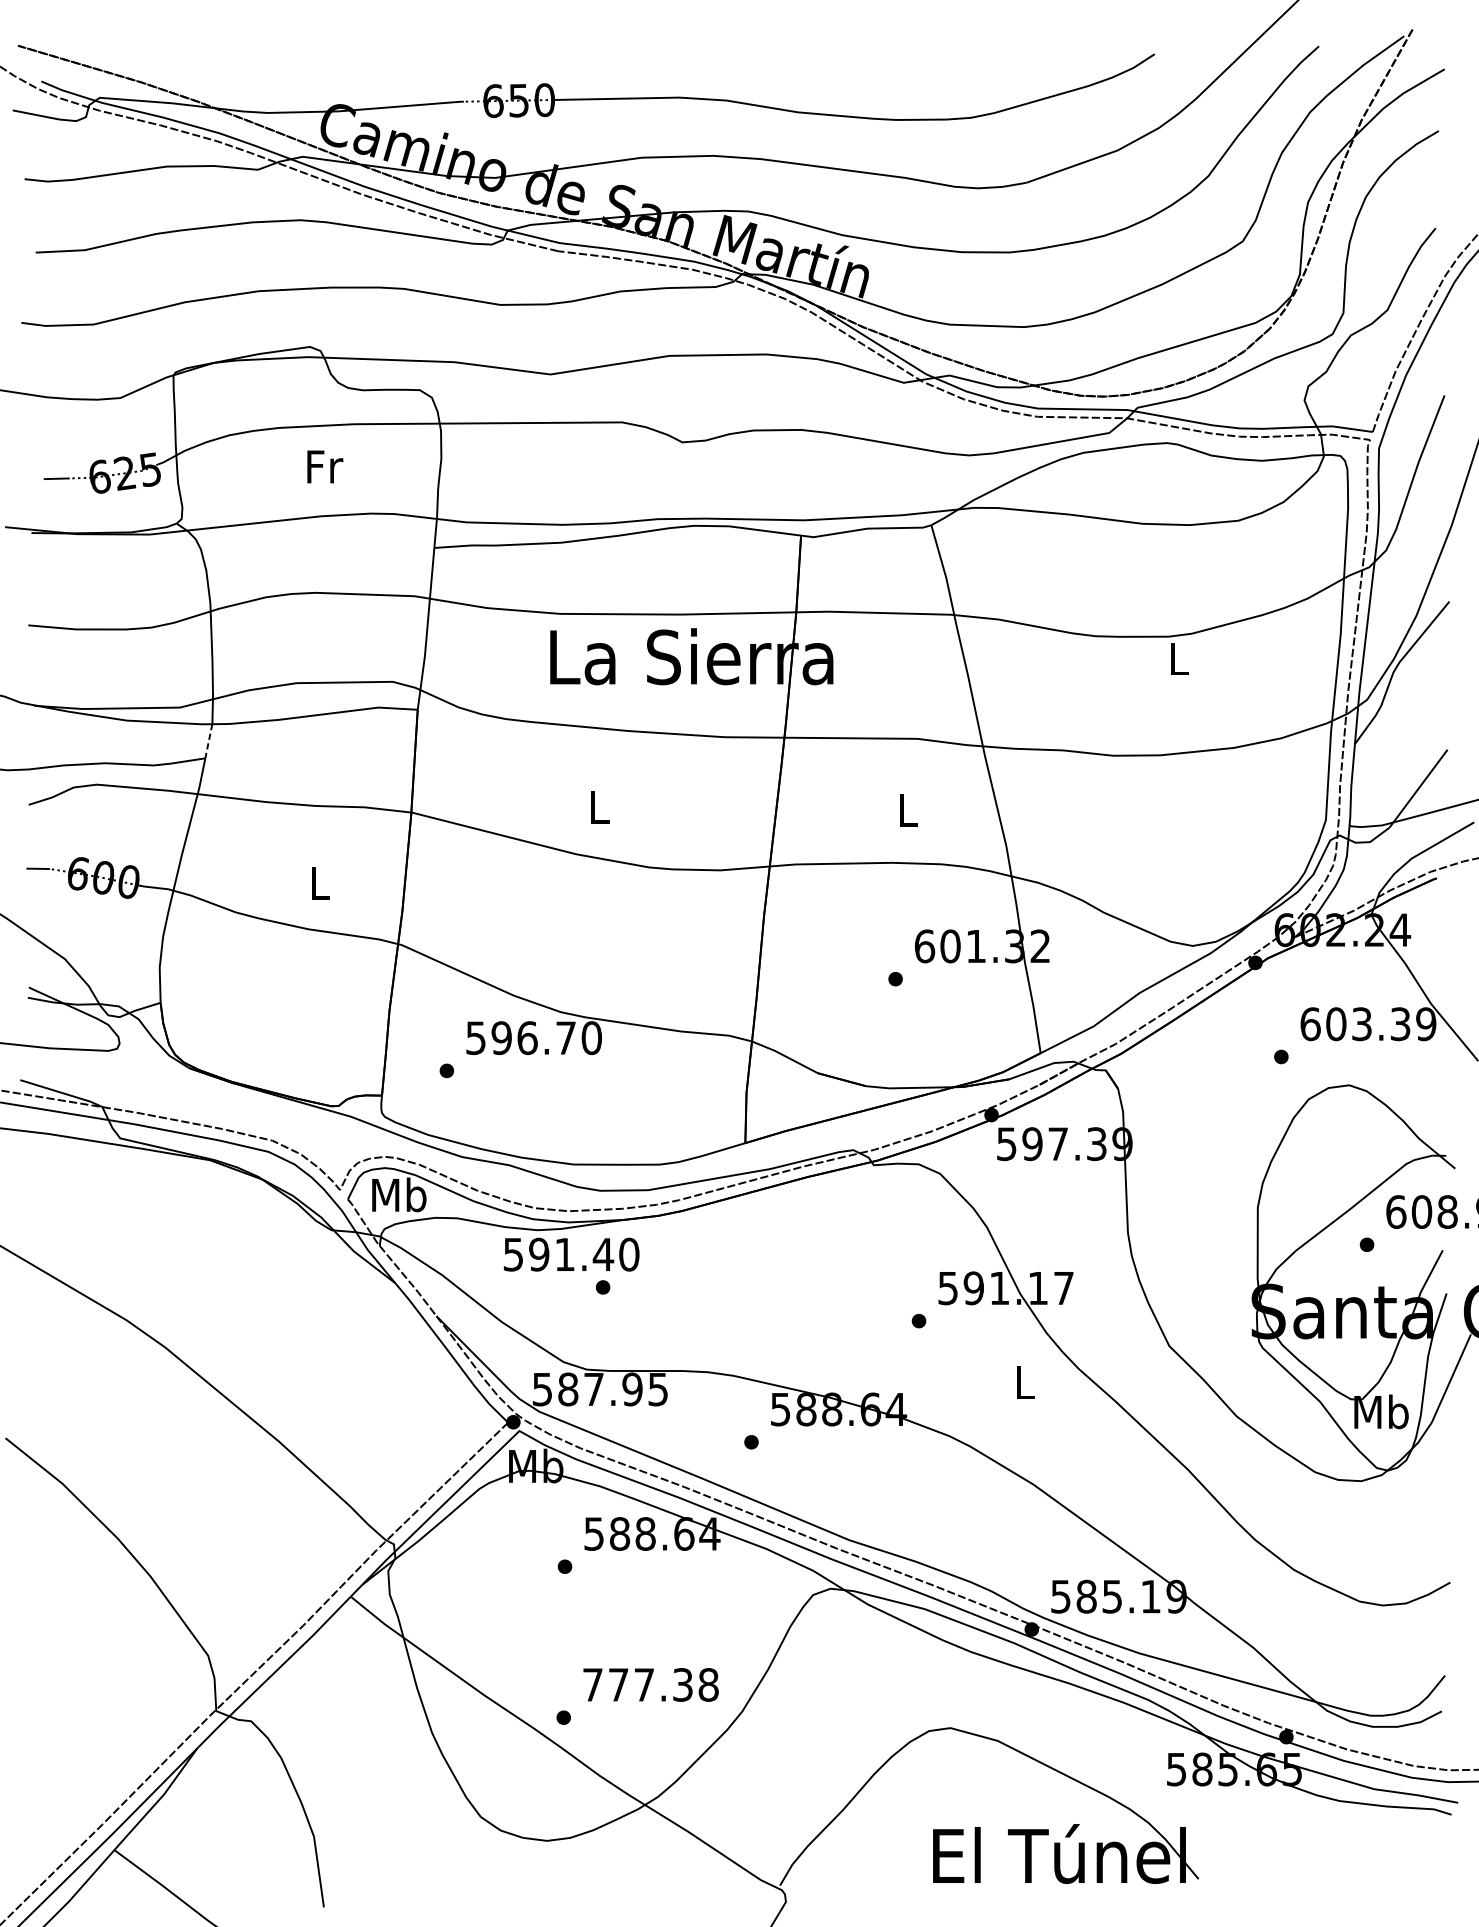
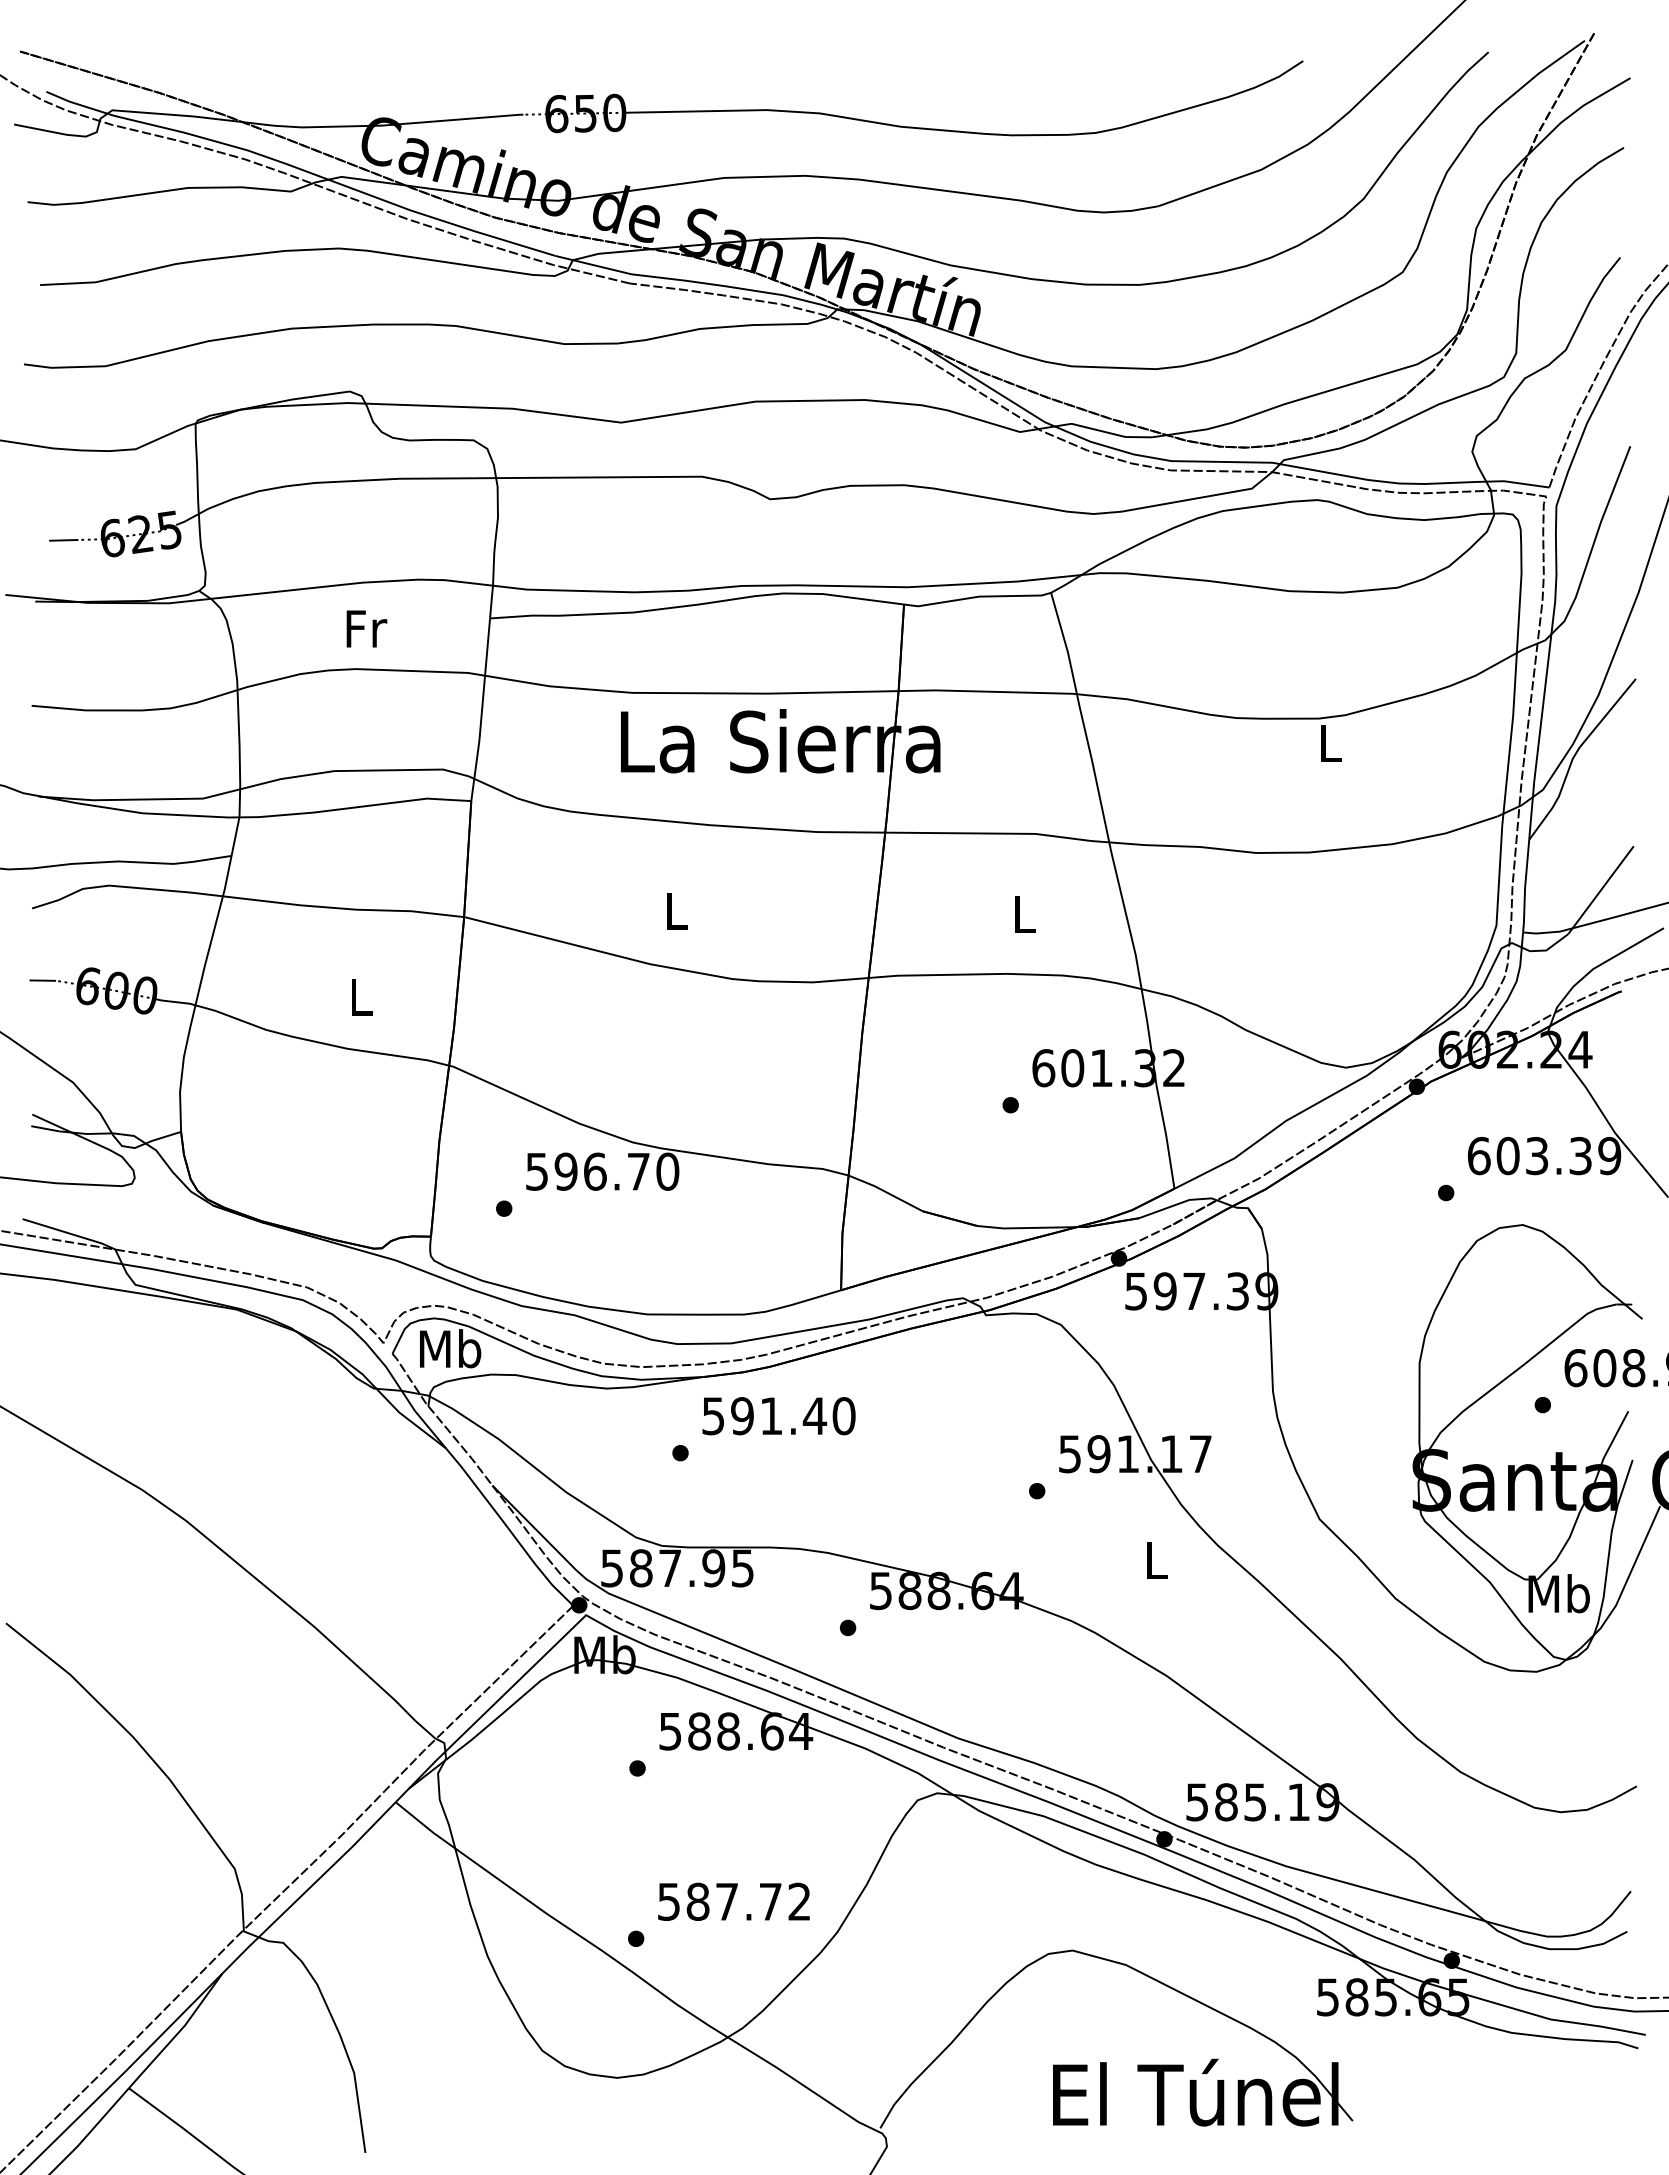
text: (324, 466) -> (366, 628), moved
line: (208, 741) -> (235, 836), dashed -> solid
text: (571, 1254) -> (778, 1416), moved
text: (650, 1684) -> (734, 1901), 777.38 -> 587.72

